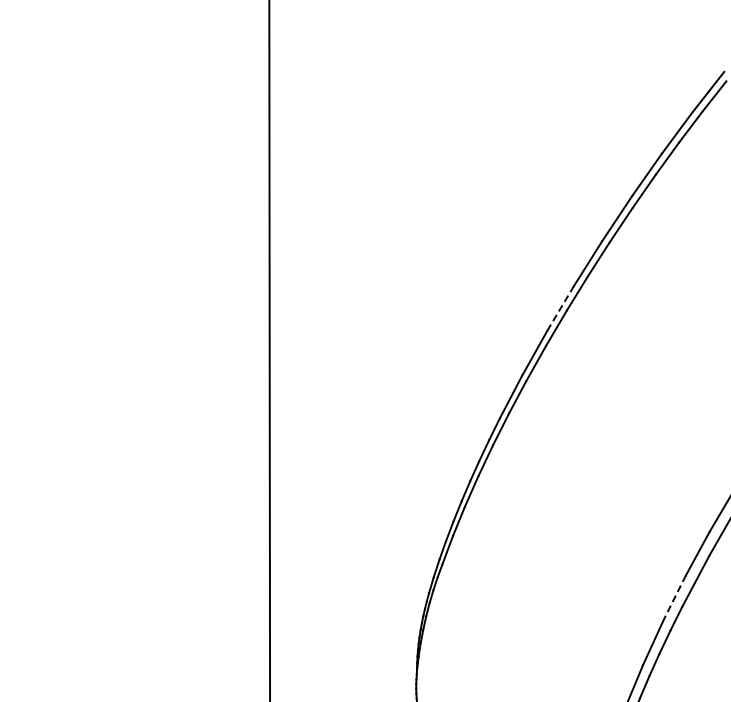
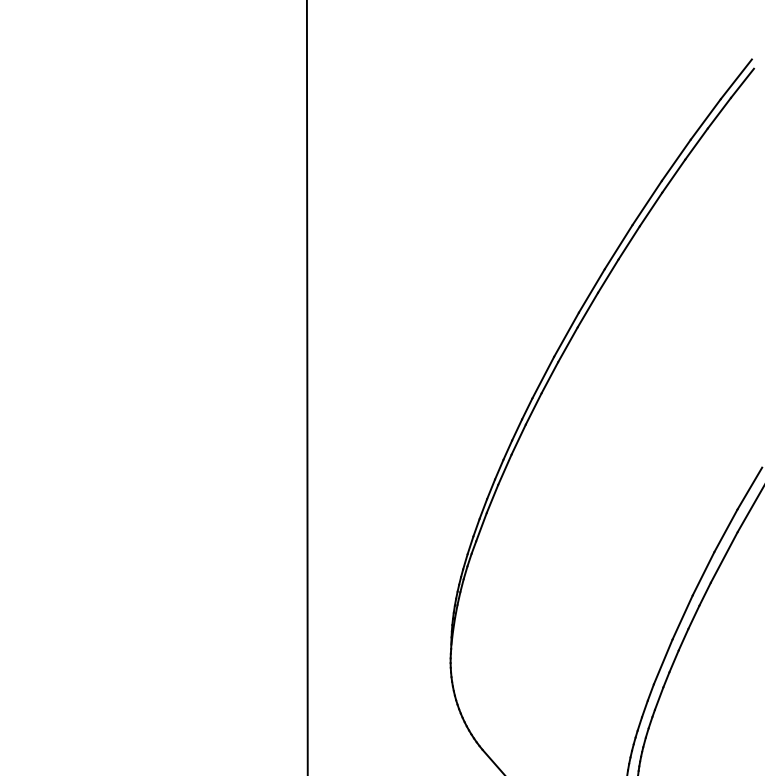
line: (561, 308) -> (592, 290), dashed -> solid
line: (674, 598) -> (703, 574), dashed -> solid

